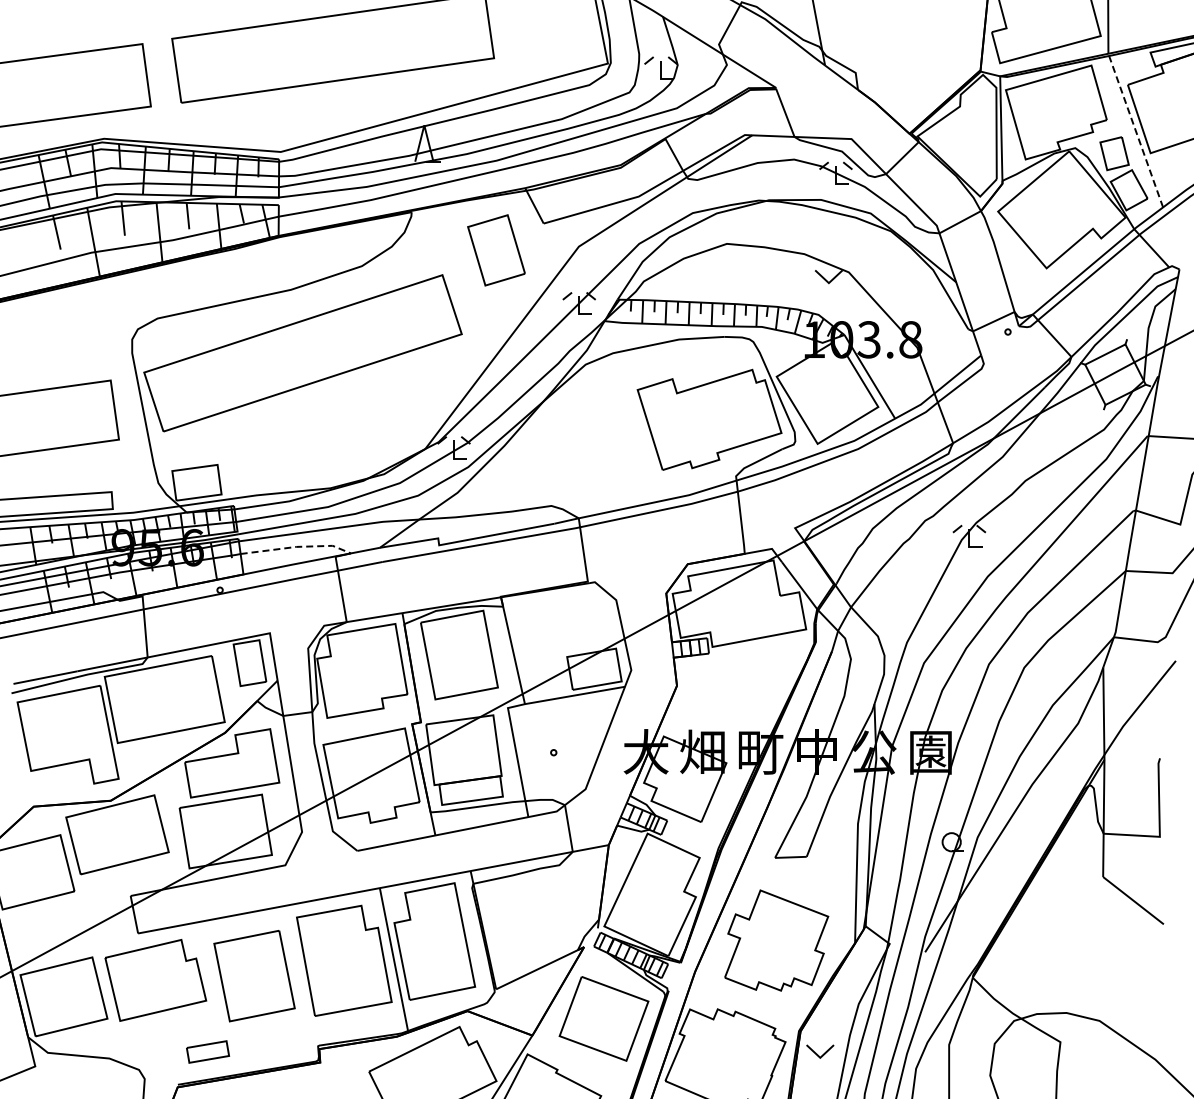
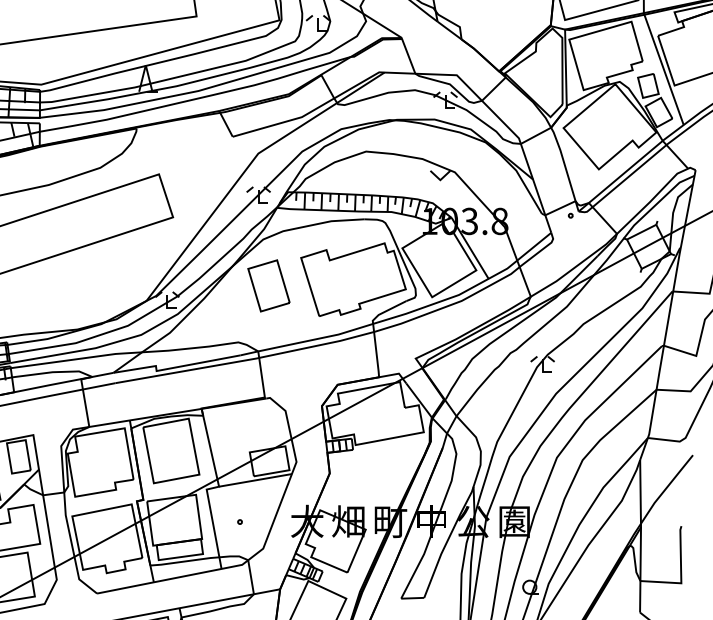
line: (1135, 130) -> (663, 69), dashed -> solid
part: (496, 250) -> (268, 286), moved
line: (296, 546) -> (52, 371), dashed -> solid

